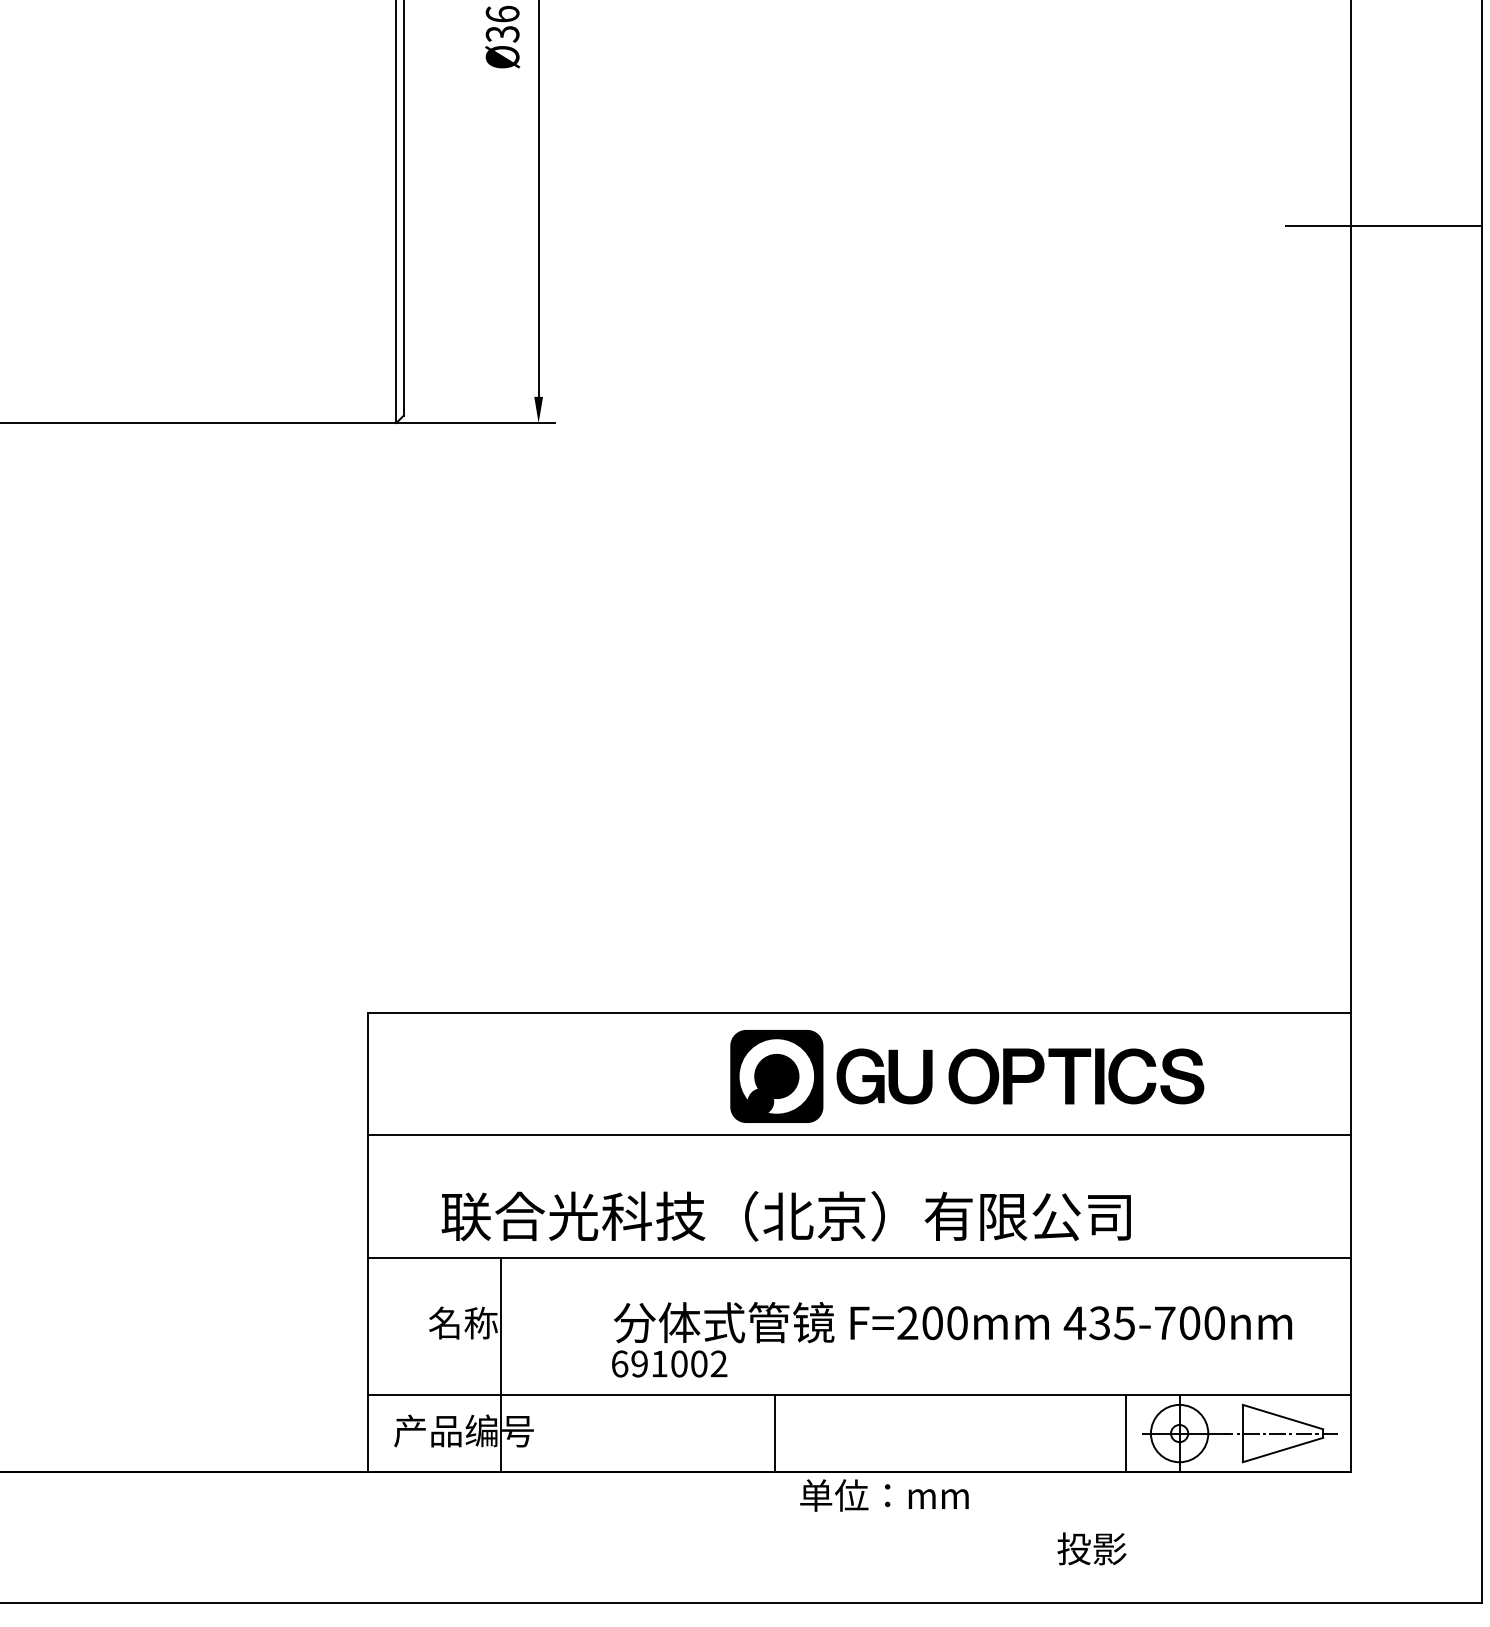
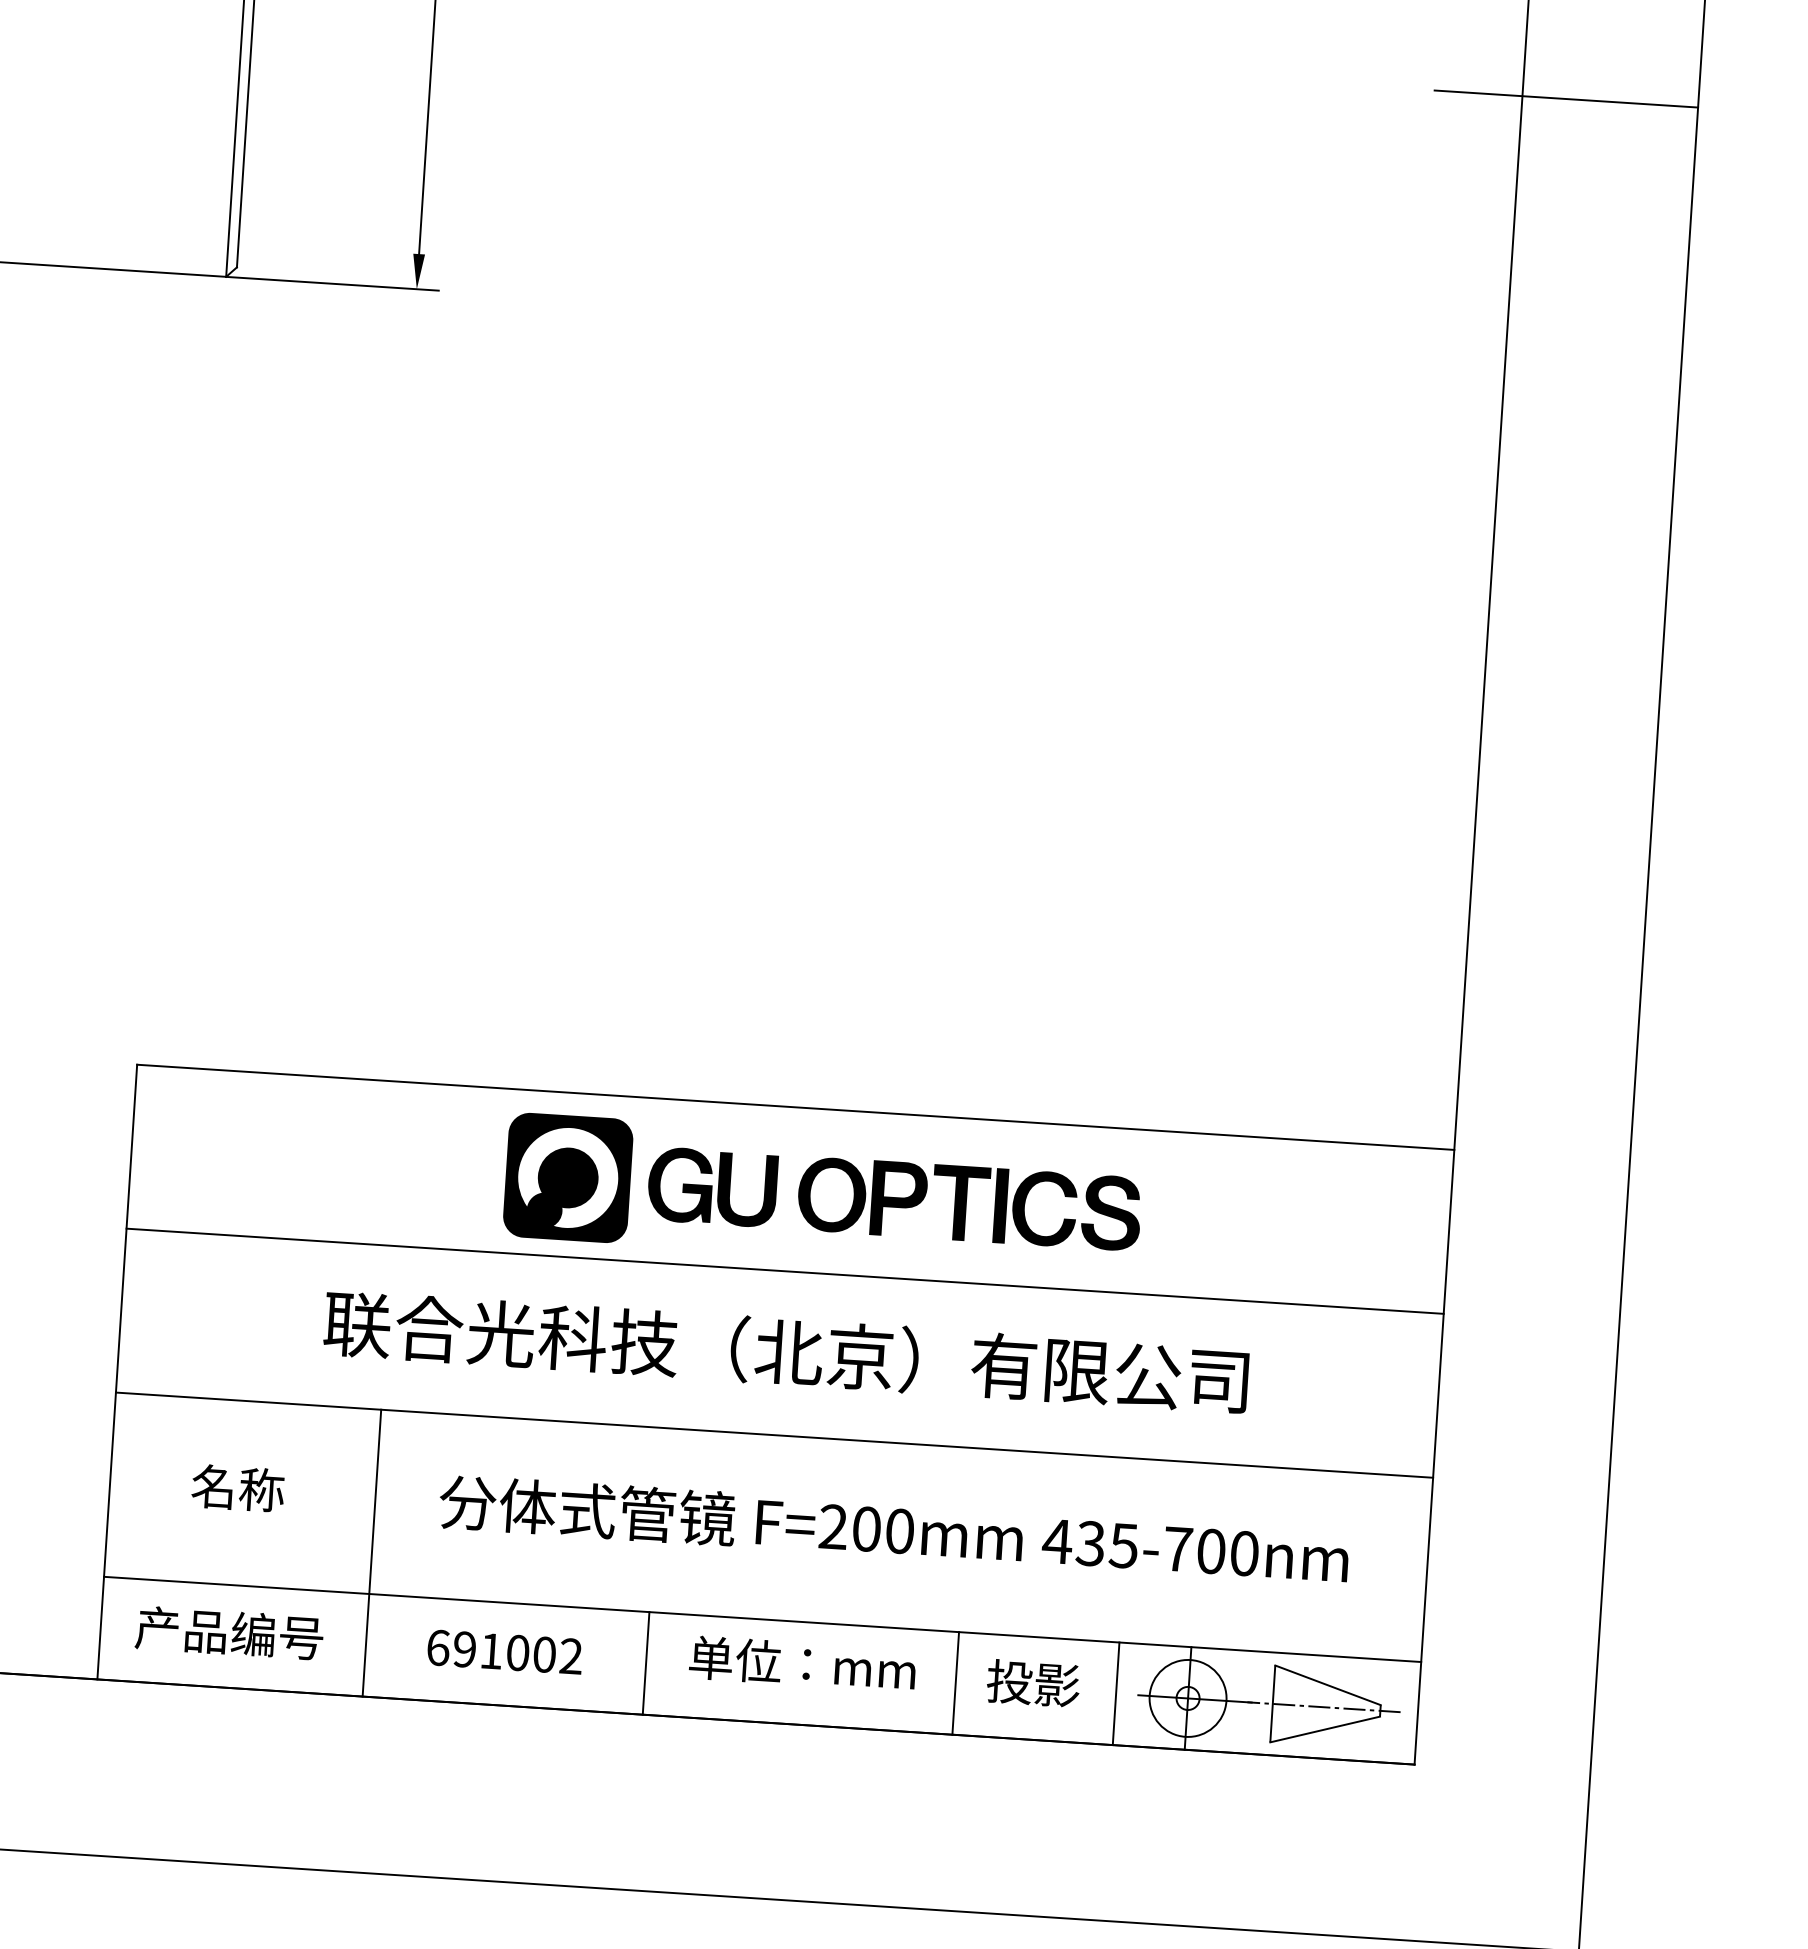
part: (967, 1076) -> (823, 1194), moved
text: (785, 1216) -> (785, 1352), moved
text: (669, 1363) -> (504, 1651), moved
line: (500, 1364) -> (371, 1552), moved
line: (1006, 1433) -> (956, 1683), added
text: (884, 1495) -> (802, 1664), moved
text: (1091, 1548) -> (1032, 1682), moved

